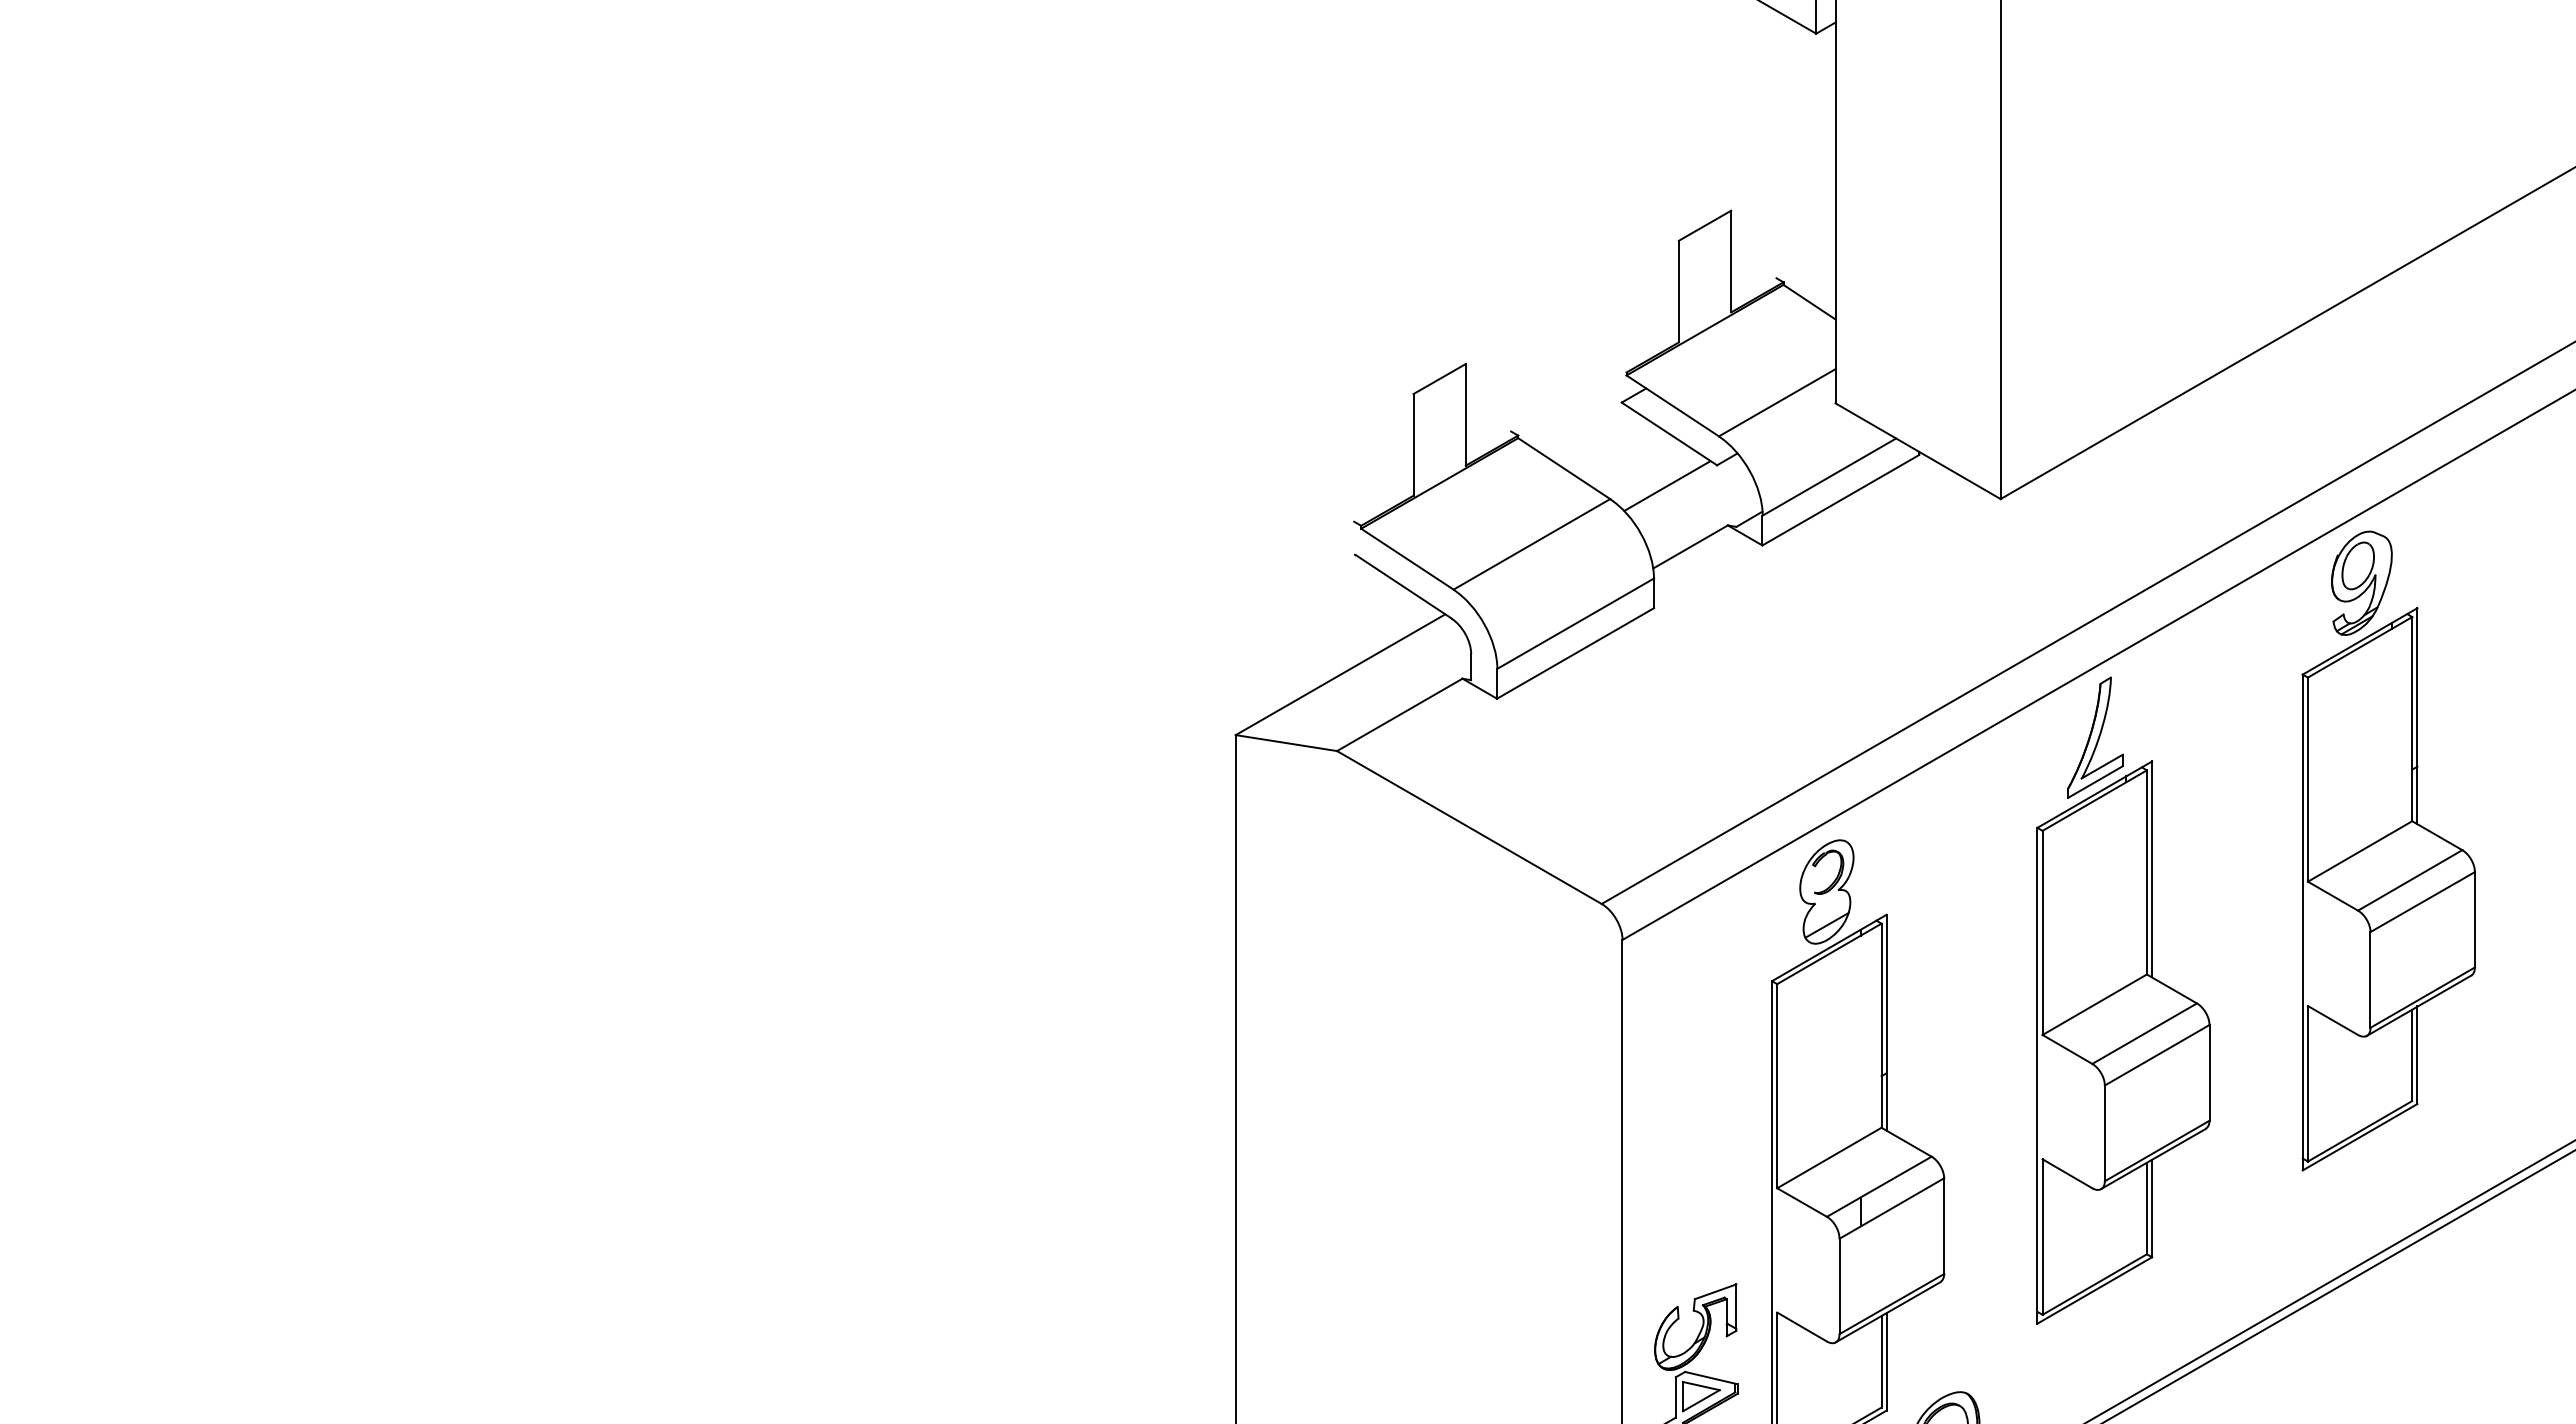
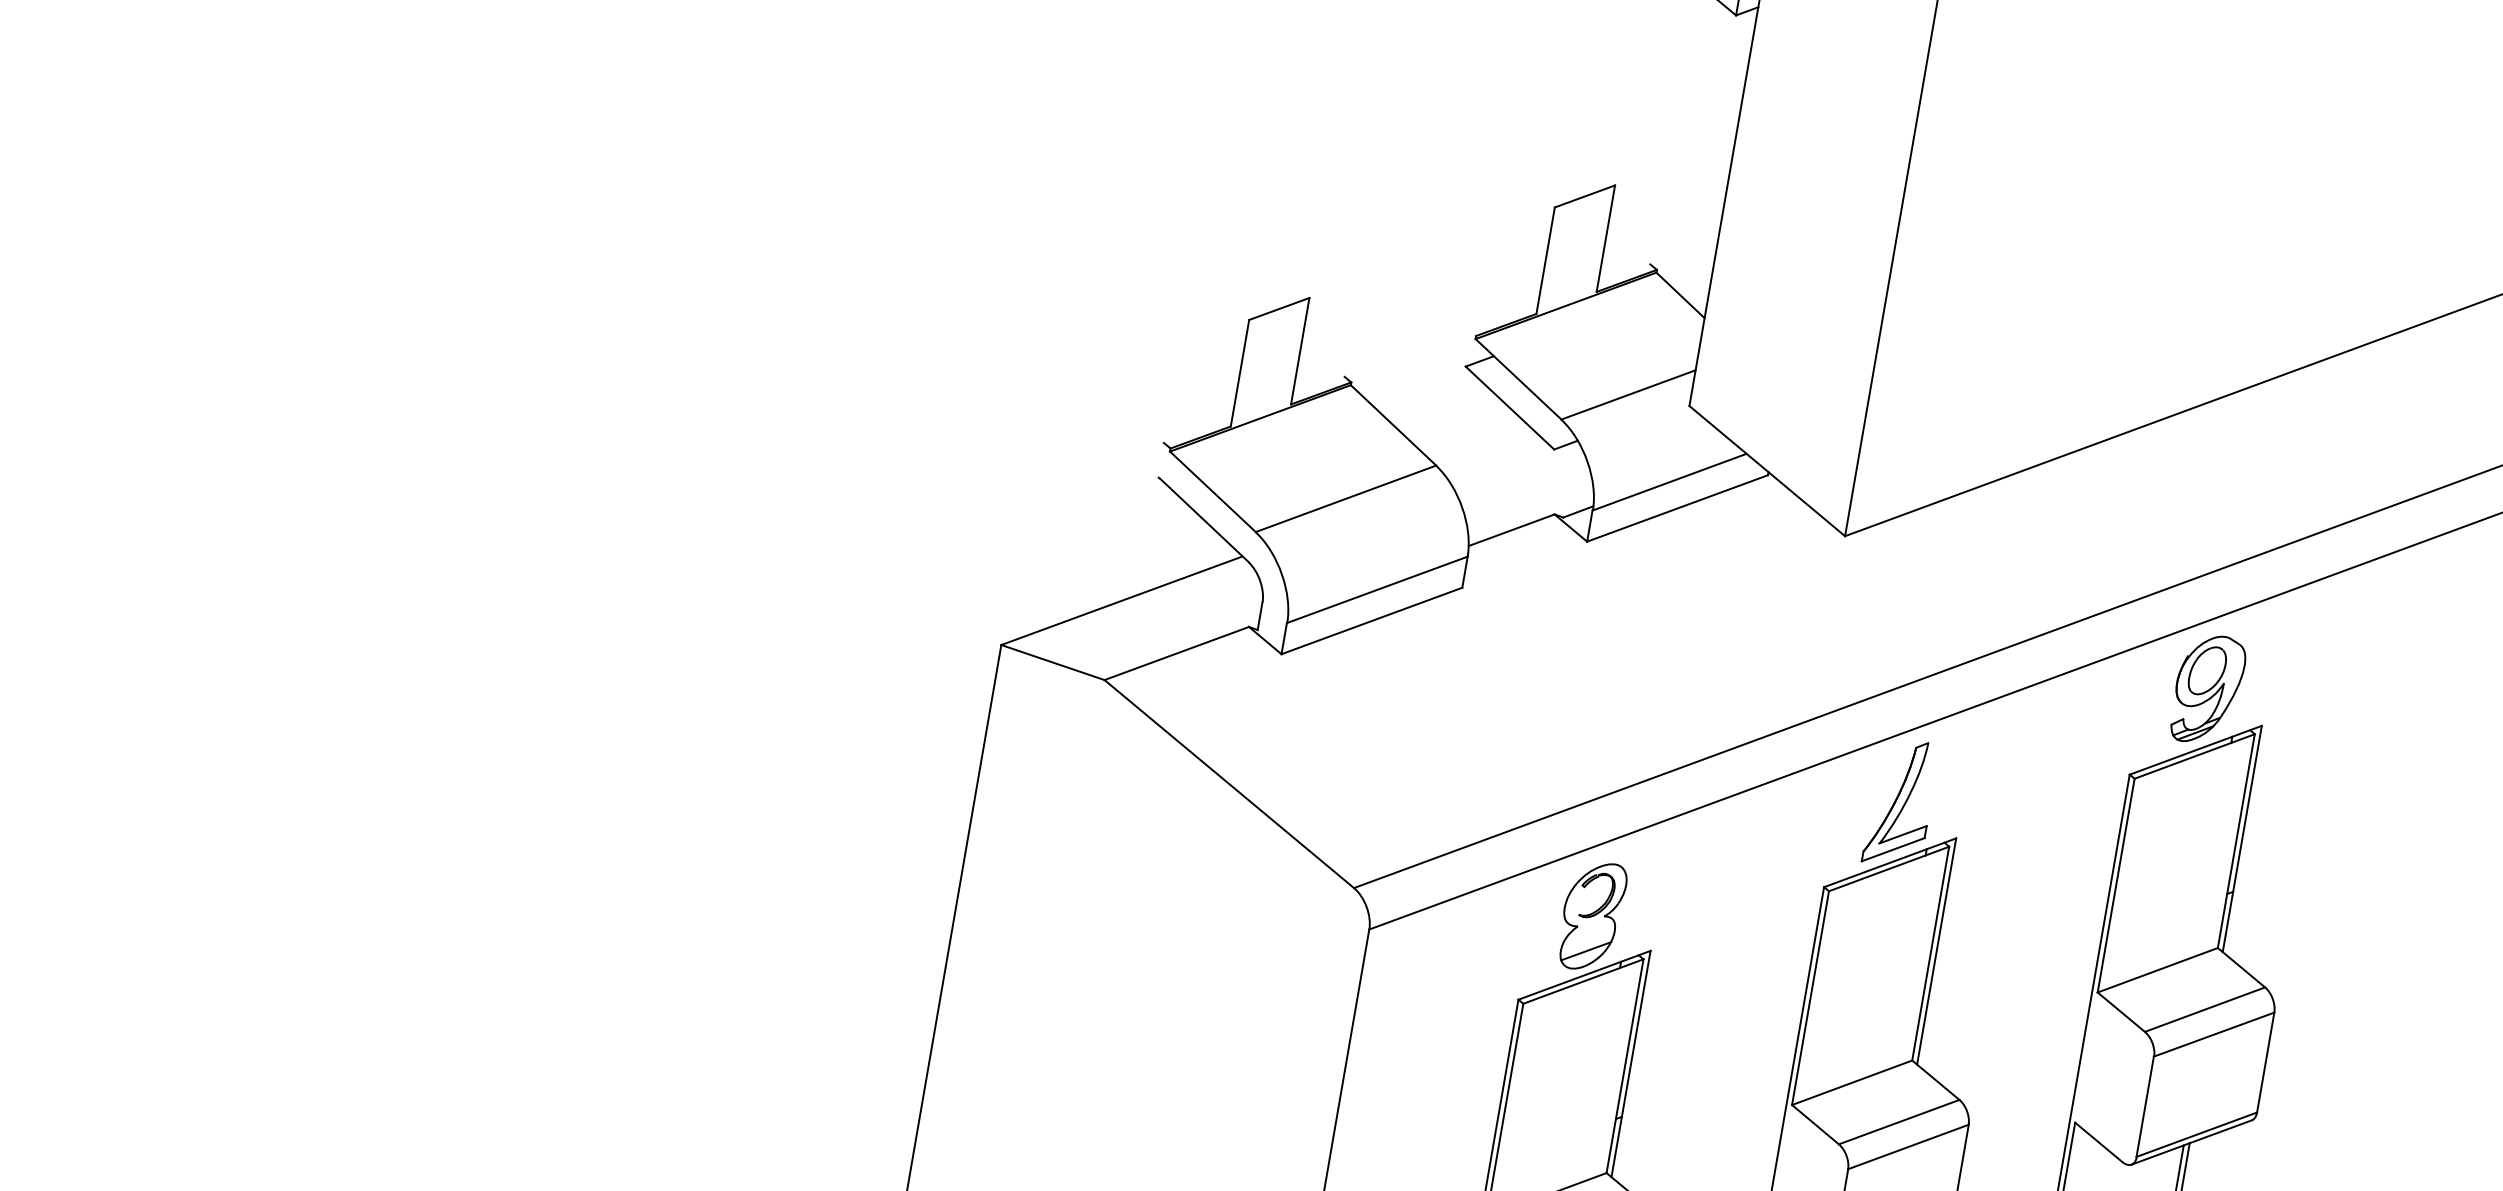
line: (1667, 485) -> (1498, 461), removed

